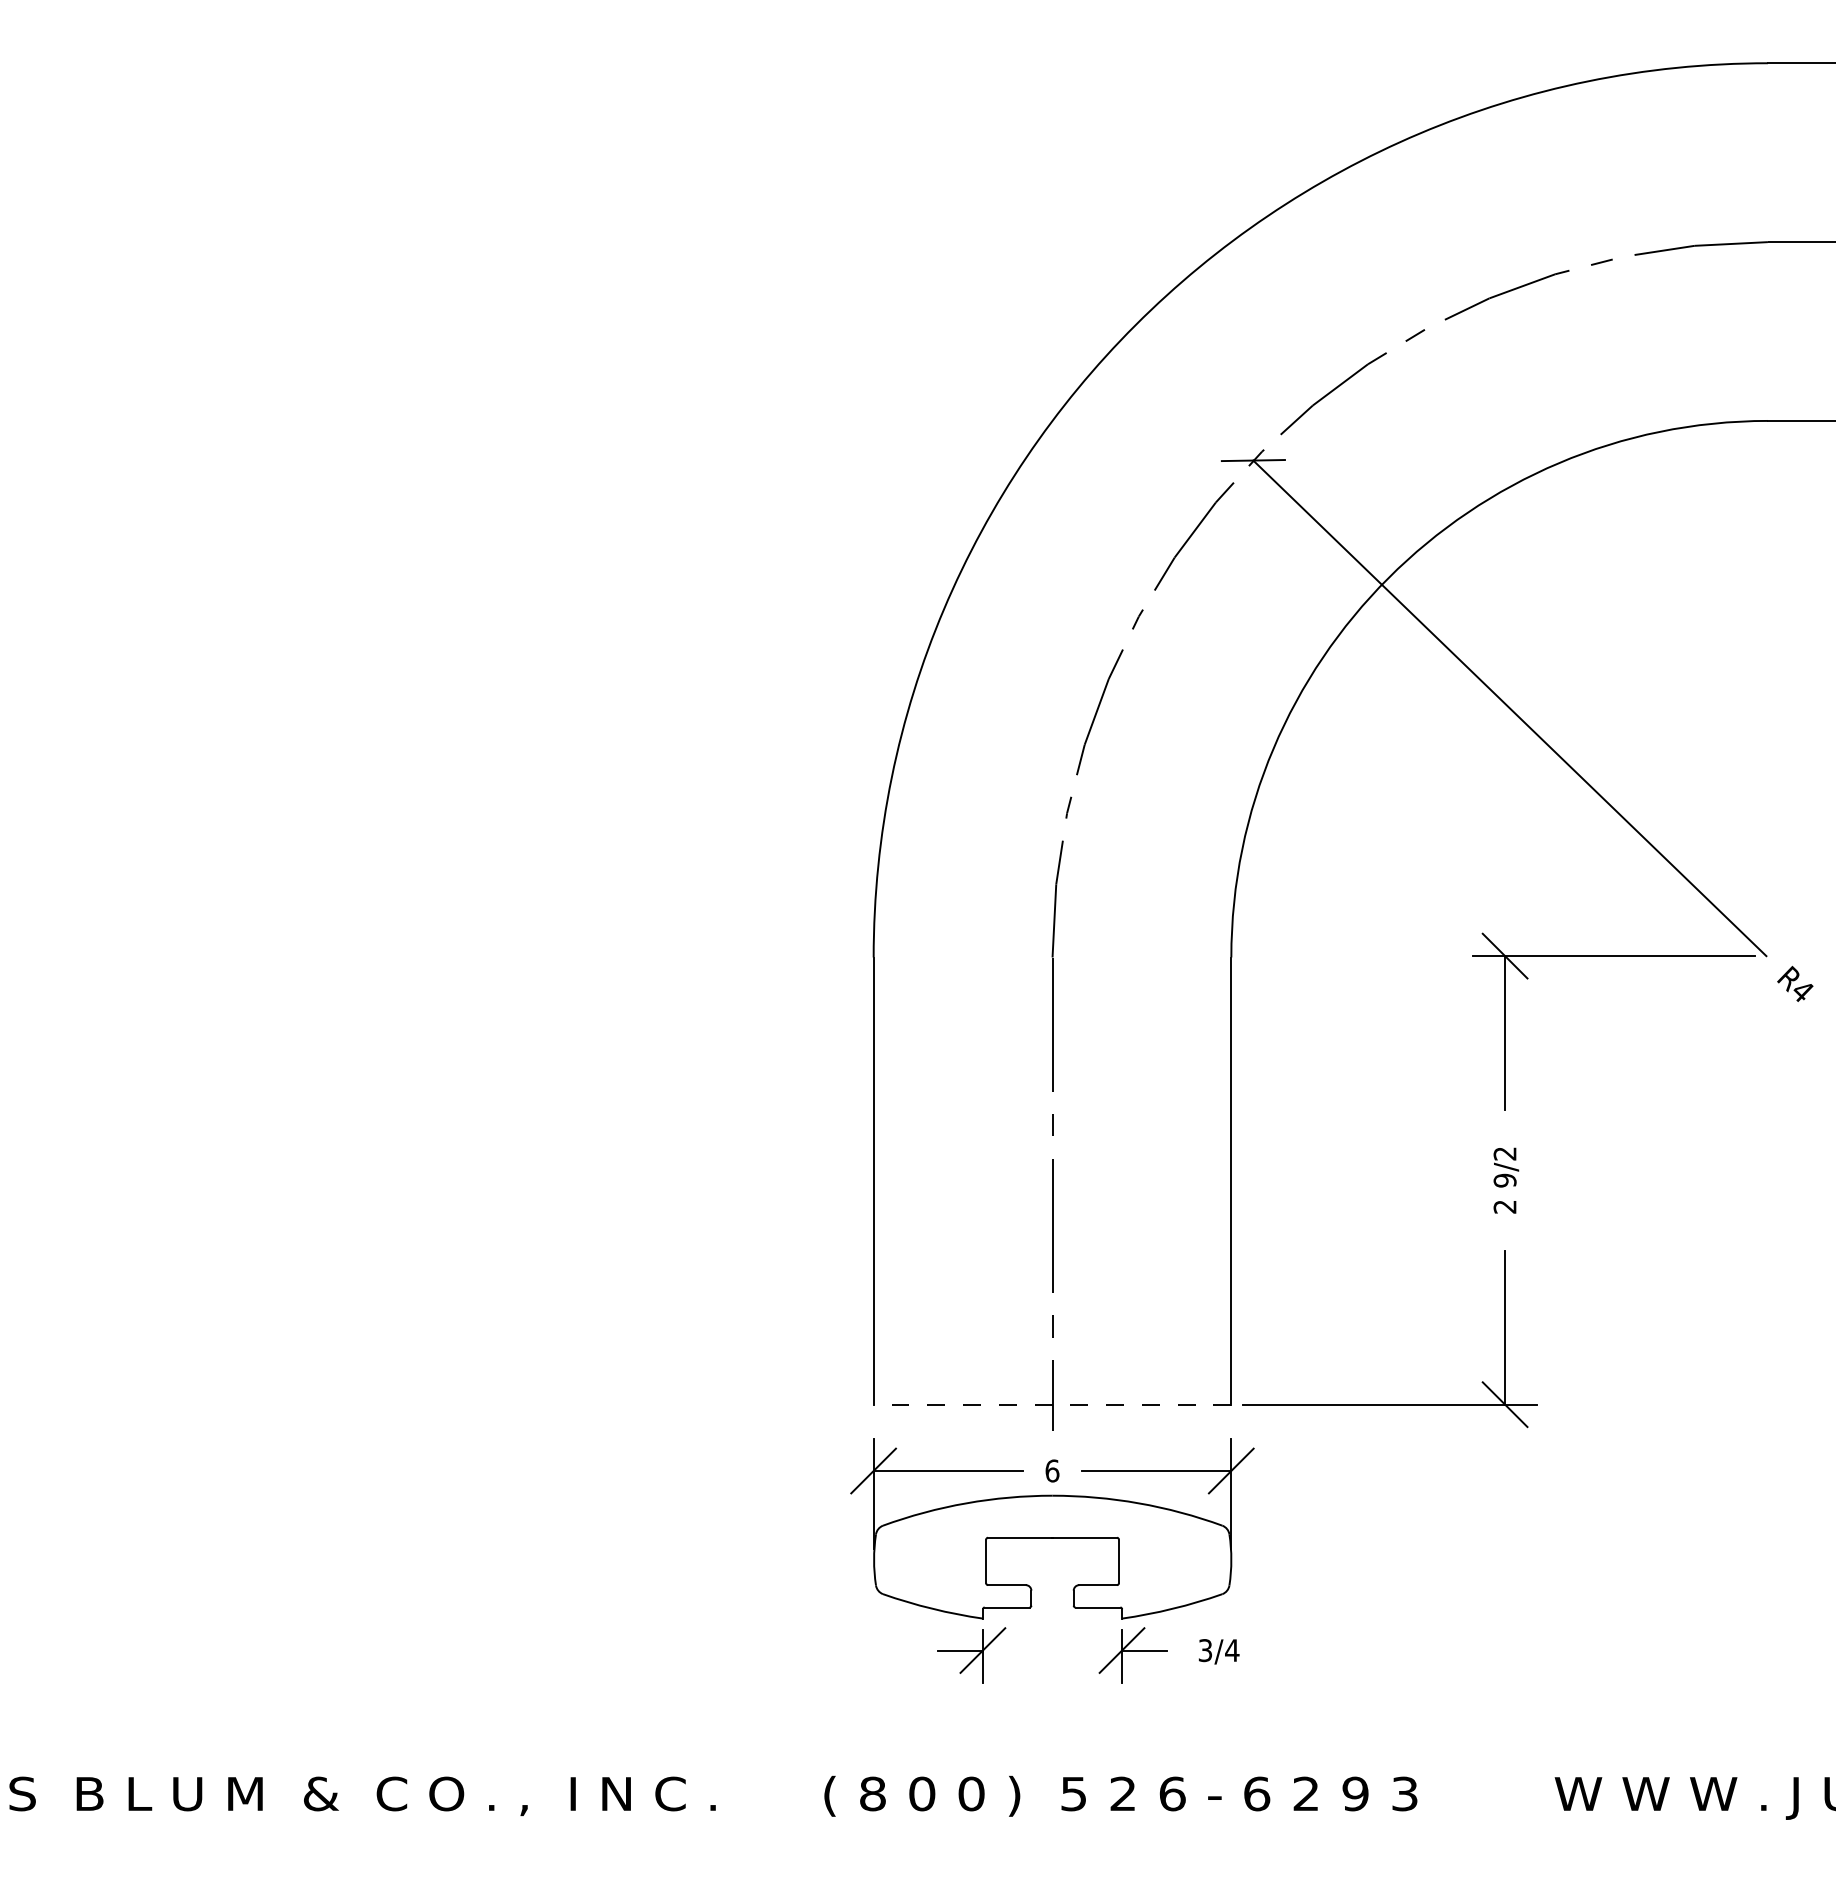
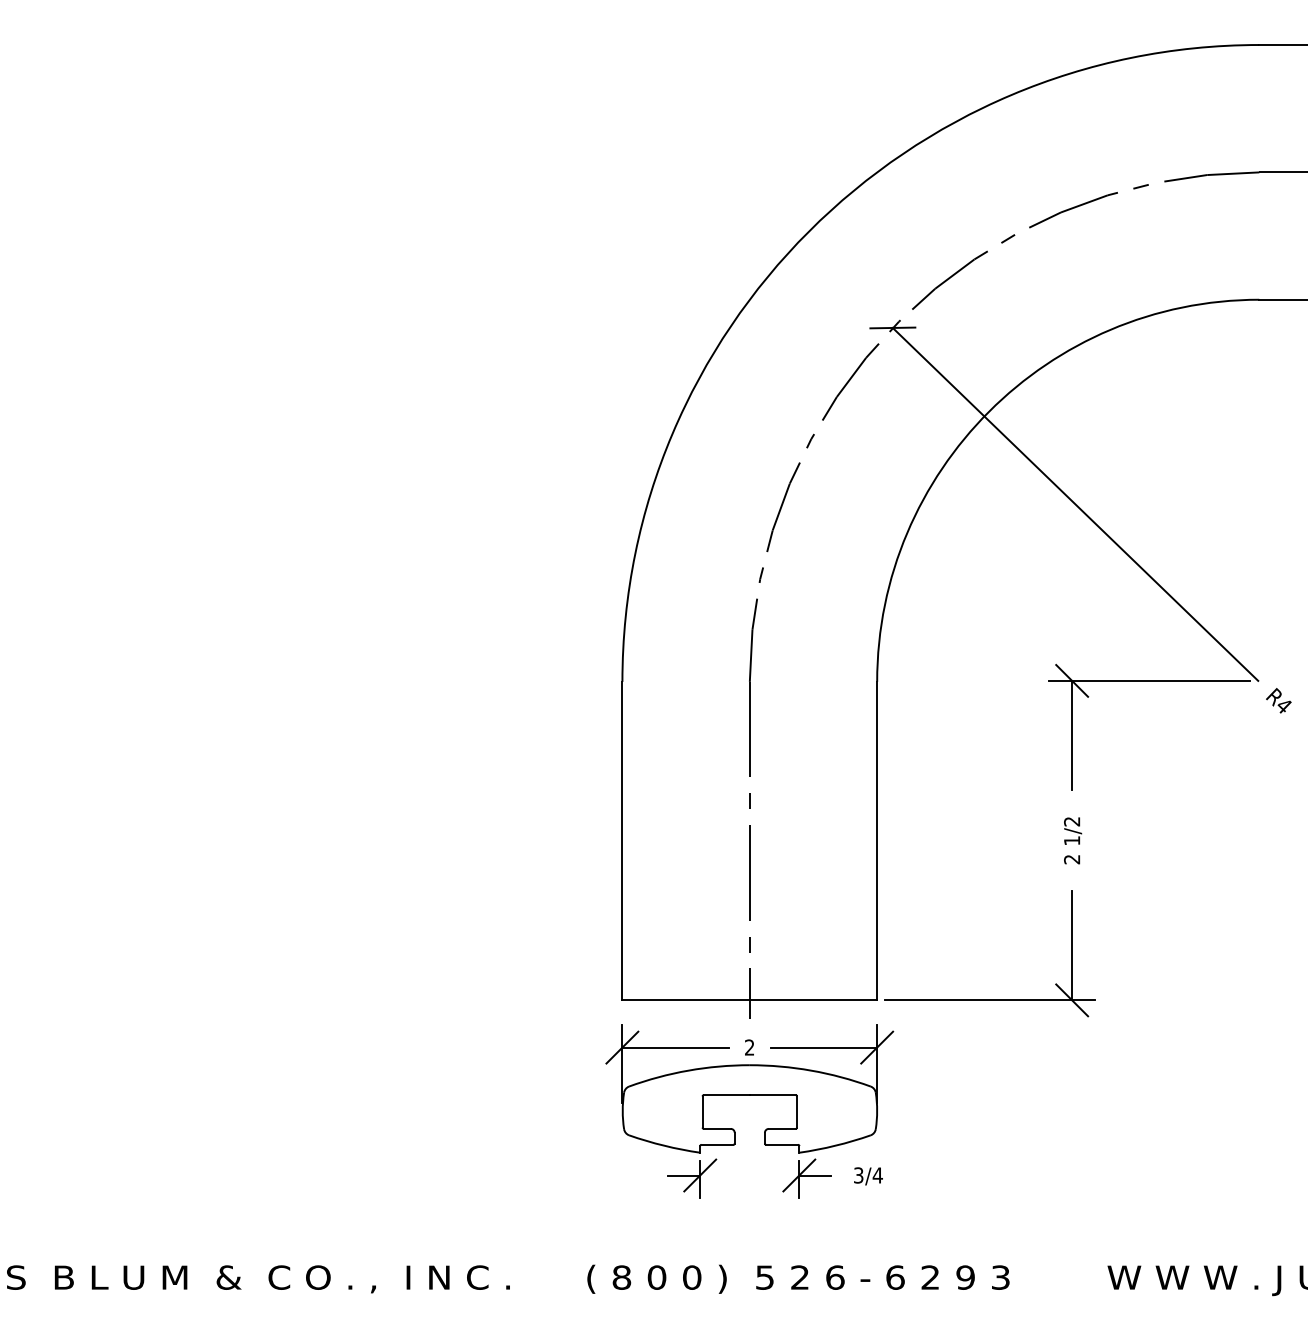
text: (1504, 1180) -> (1071, 840), 9/2 -> 1/2
line: (1052, 1404) -> (749, 1000), dashed -> solid
text: (1052, 1470) -> (749, 1047), 6 -> 2

